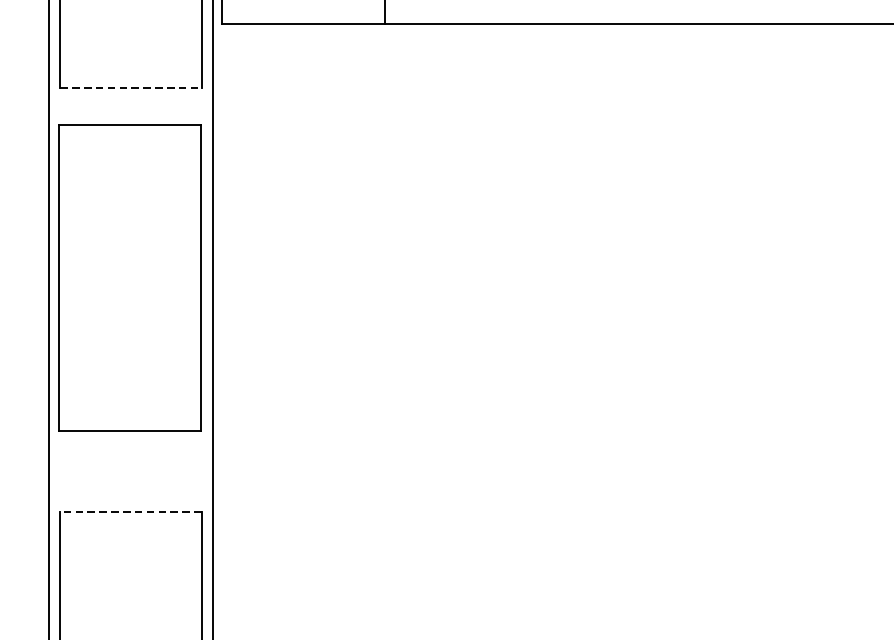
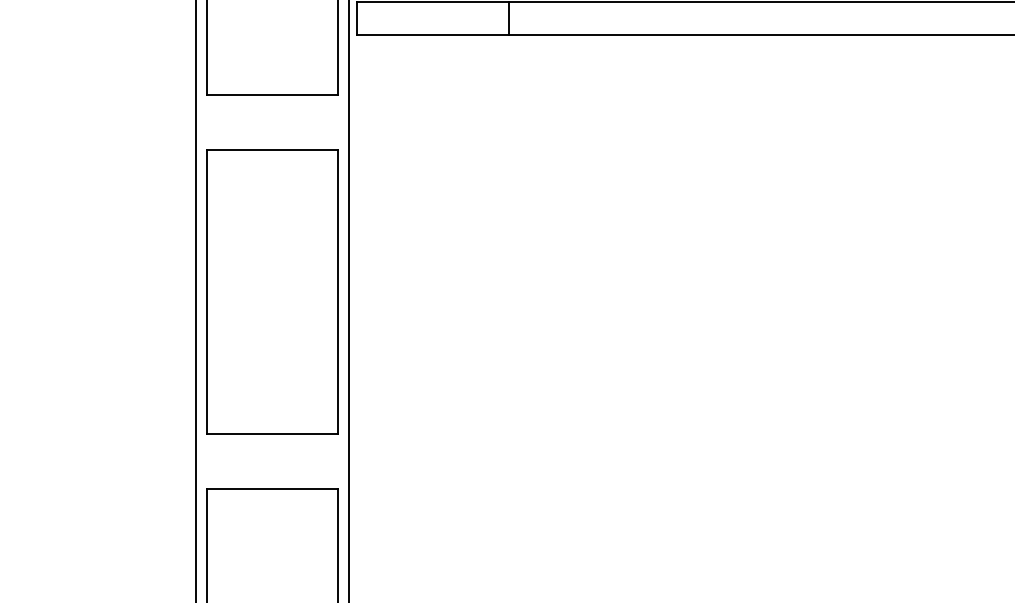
line: (130, 88) -> (272, 95), dashed -> solid
part: (129, 277) -> (272, 291), moved
line: (130, 513) -> (272, 489), dashed -> solid

